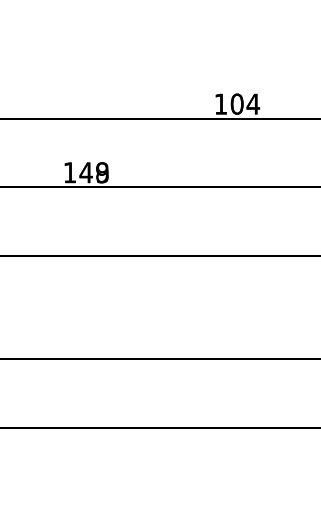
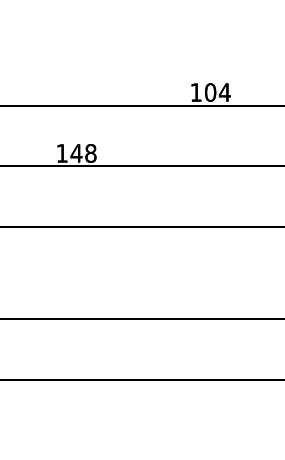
text: (102, 172) -> (91, 153), 149 -> 148

